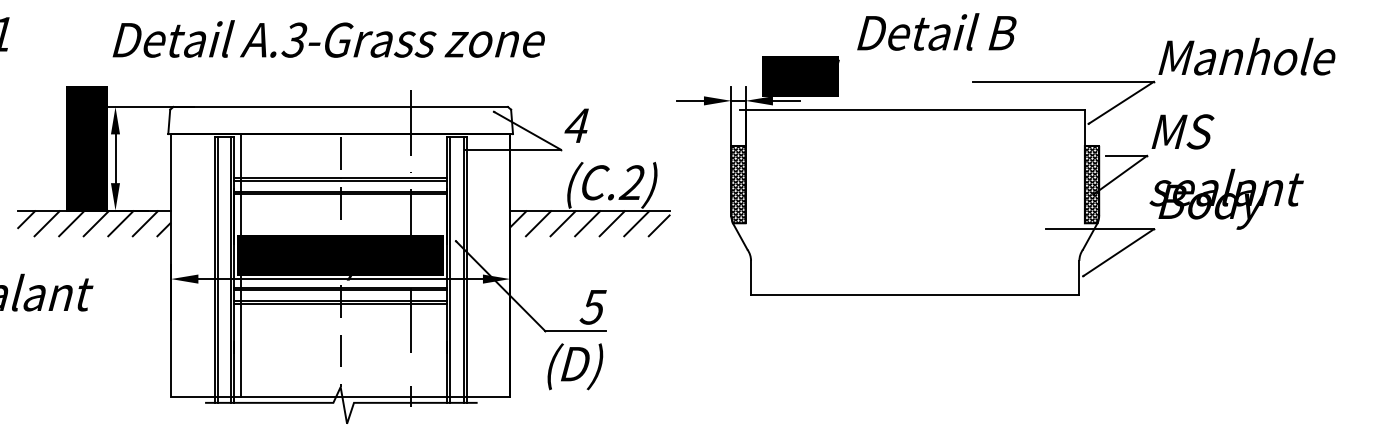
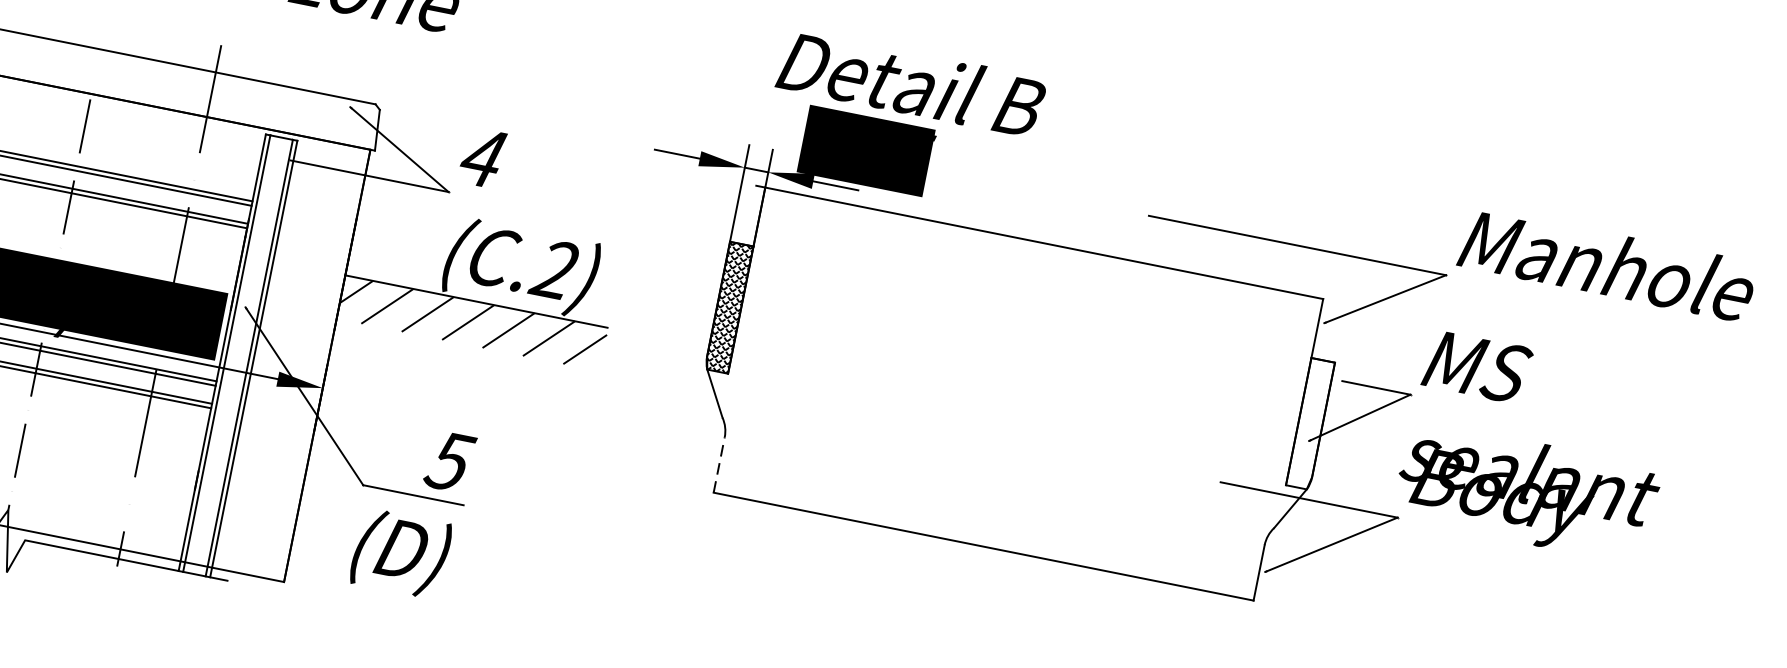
text: (936, 31) -> (911, 82), moved
hatch: (1091, 184) -> (1309, 423), removed
line: (751, 277) -> (720, 464), solid -> dashed

